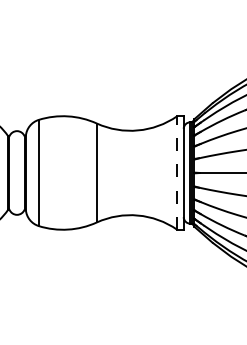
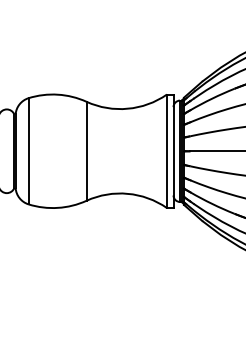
line: (177, 173) -> (167, 151), dashed -> solid

